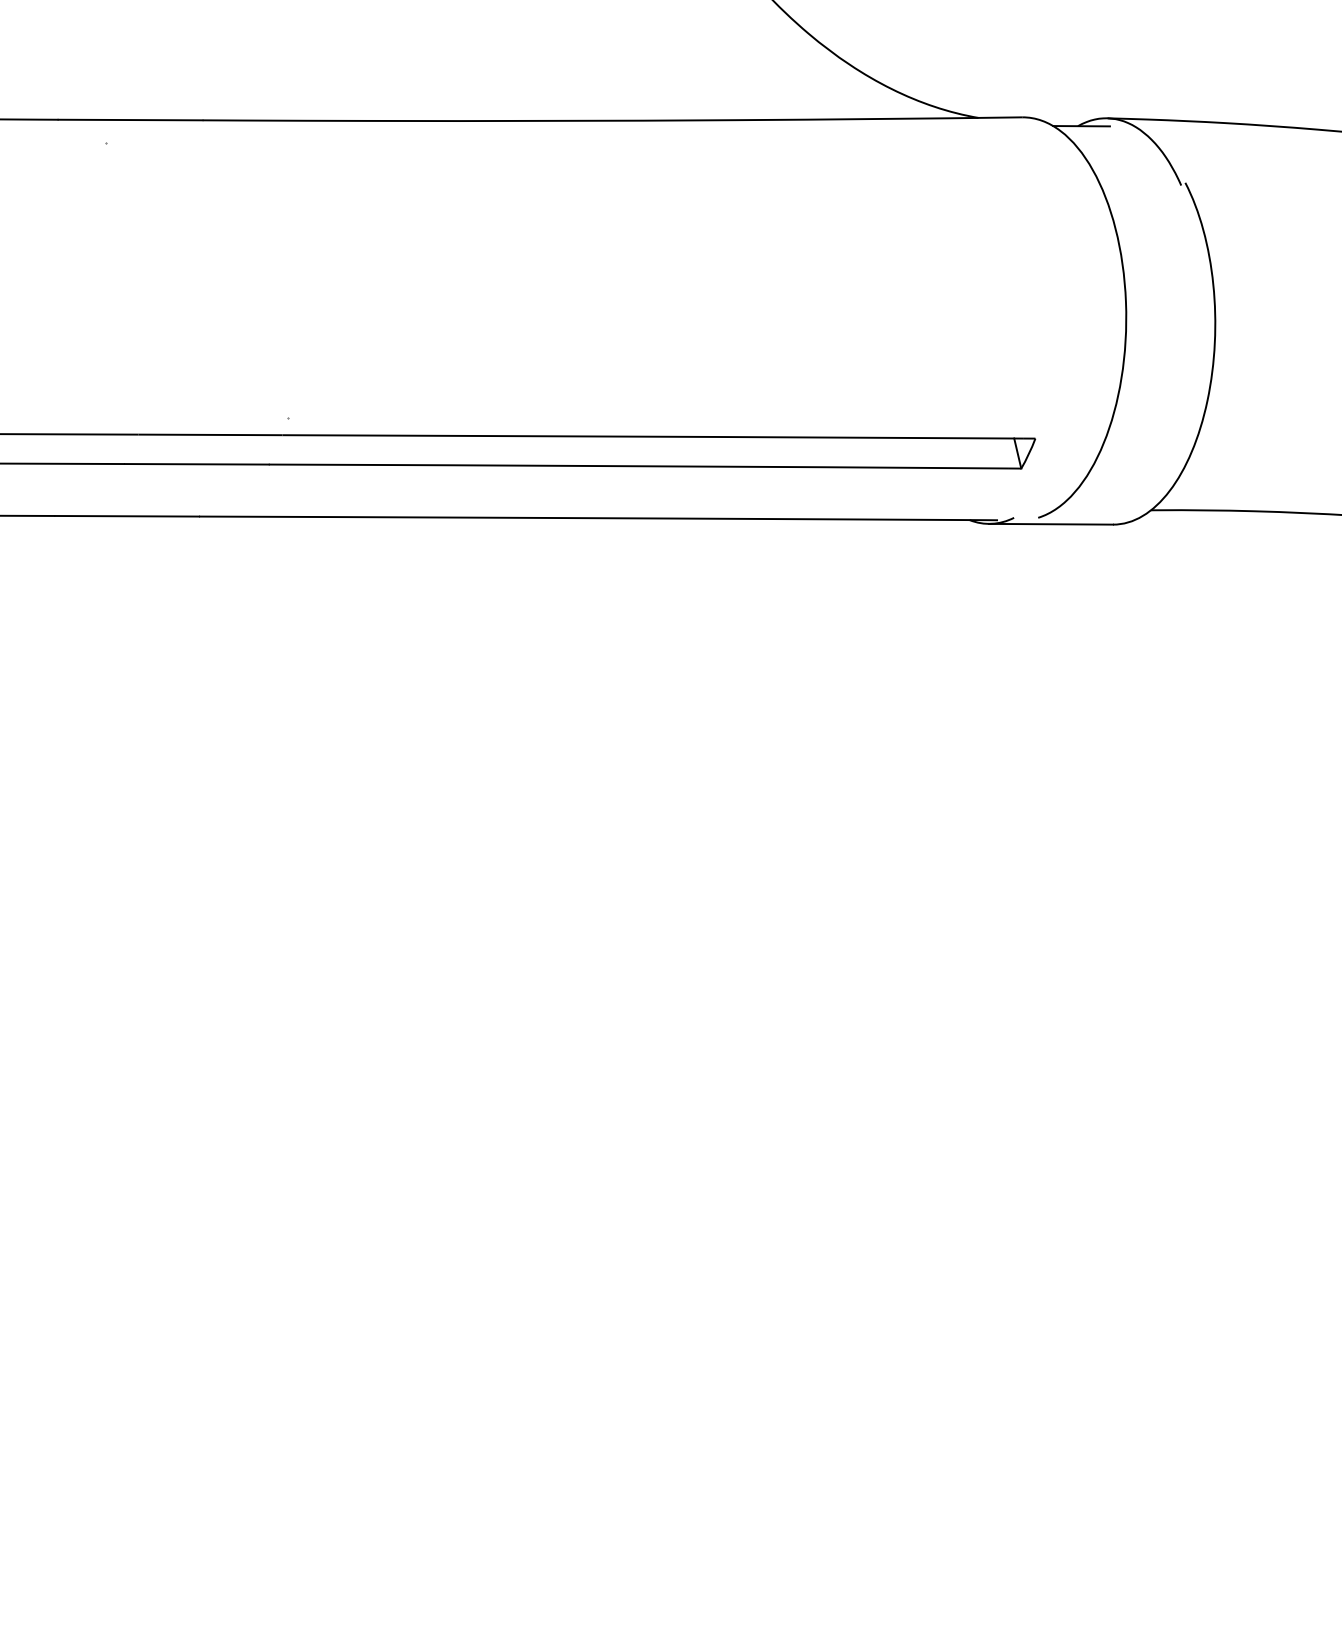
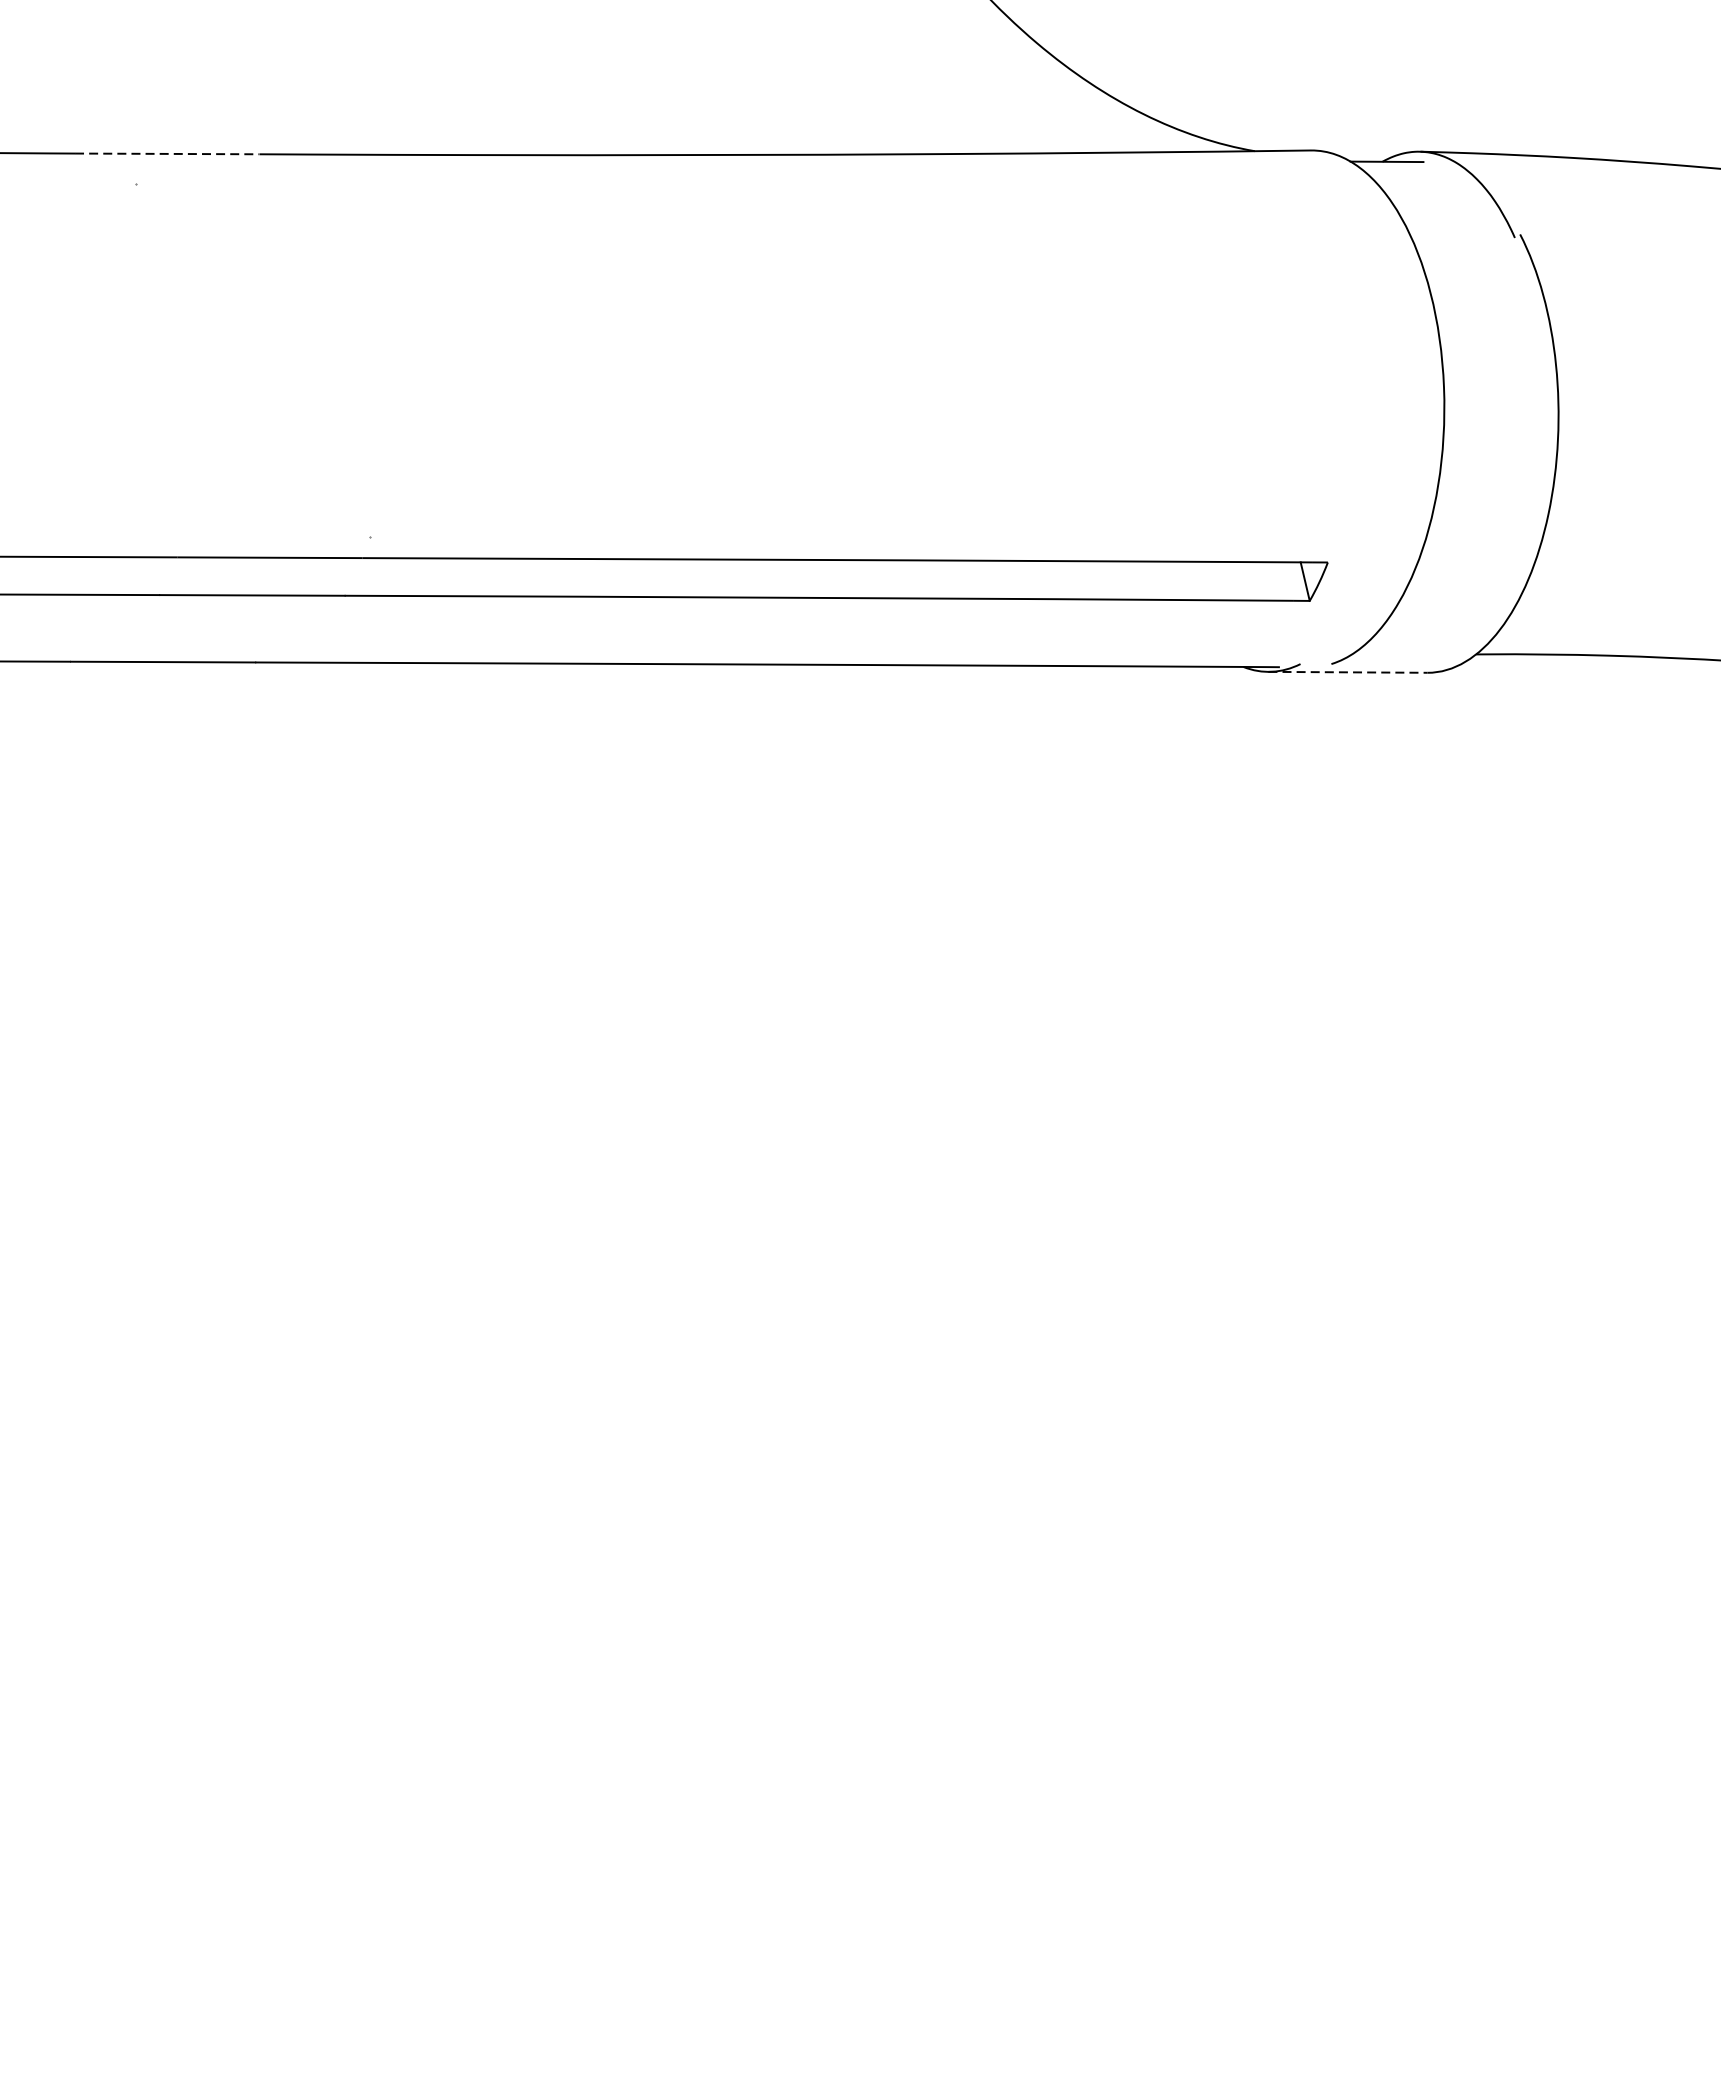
line: (130, 120) -> (167, 154), solid -> dashed
line: (1051, 524) -> (1348, 672), solid -> dashed

